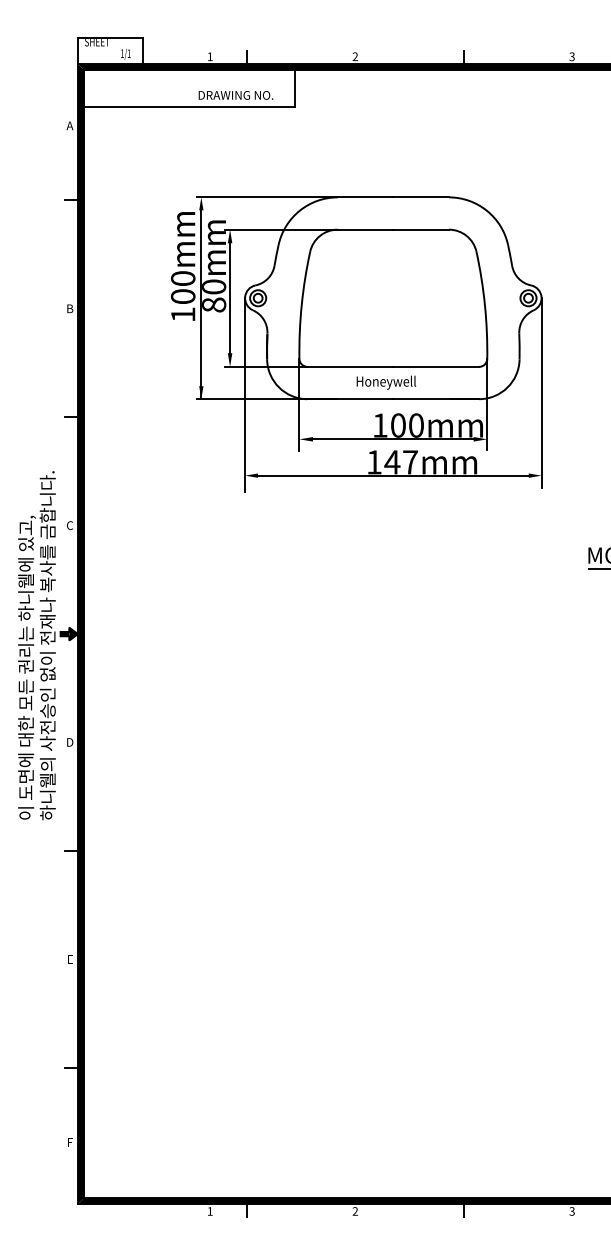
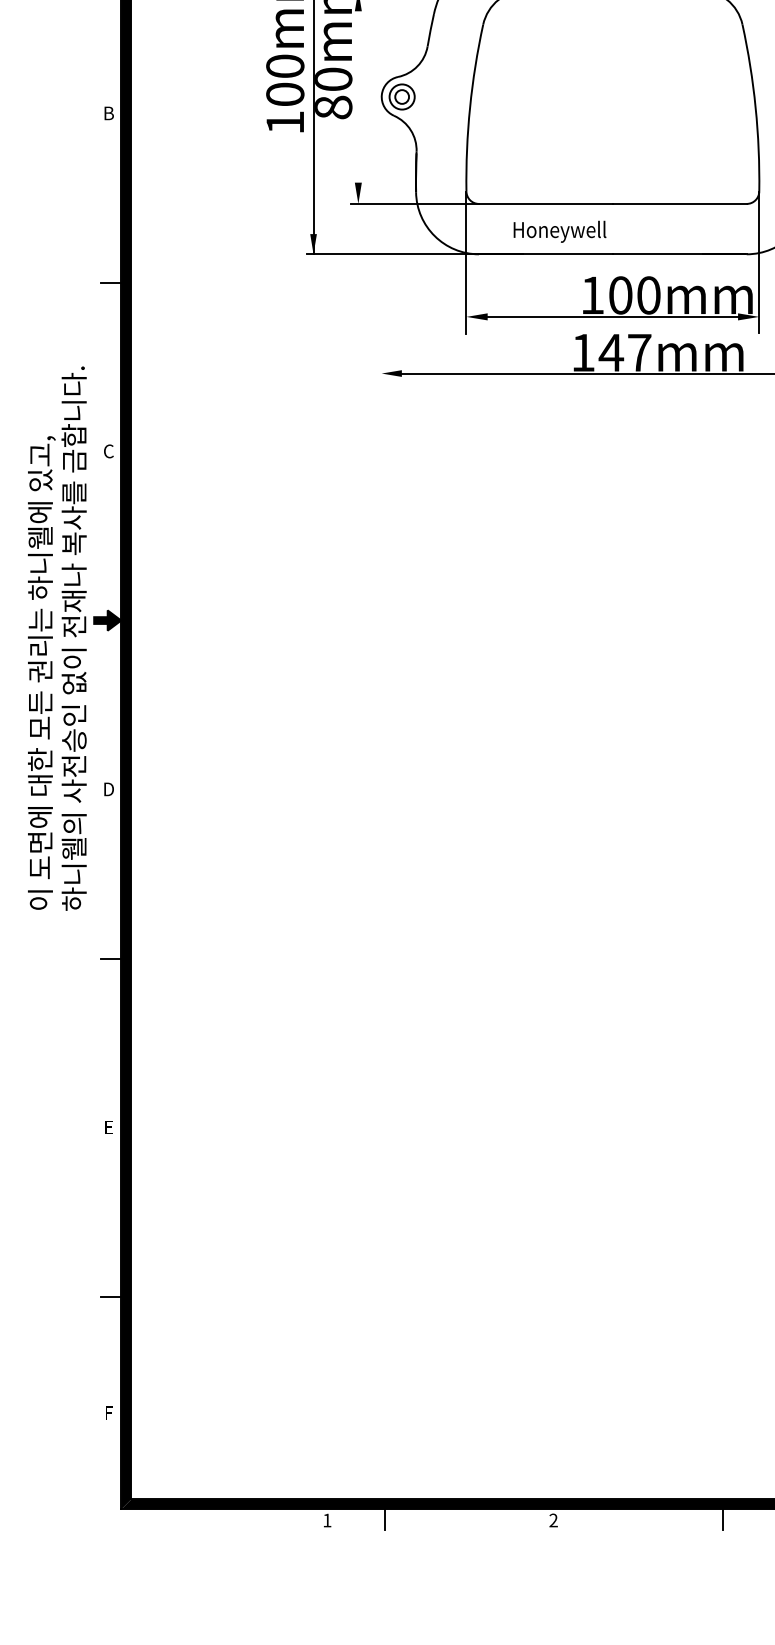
line: (230, 298) -> (359, 97), removed
text: (386, 382) -> (560, 231), moved
line: (245, 395) -> (382, 248), removed

